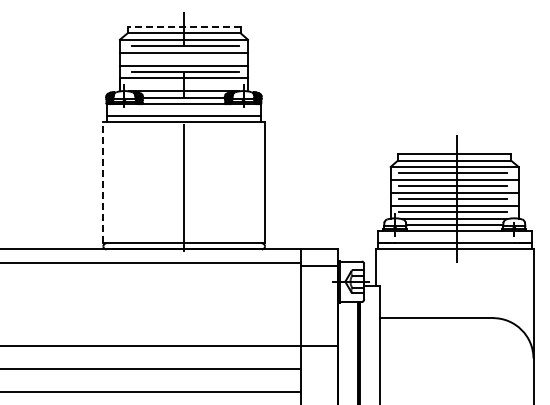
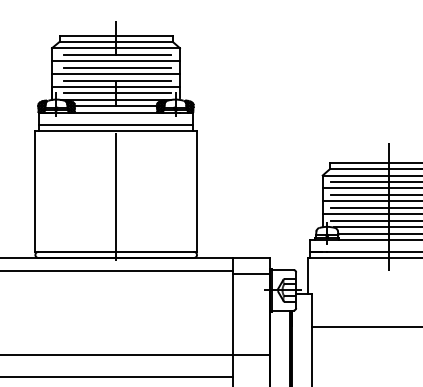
line: (184, 26) -> (116, 35), dashed -> solid
line: (185, 59) -> (117, 68), added
line: (185, 84) -> (117, 93), added
line: (103, 182) -> (35, 191), dashed -> solid

